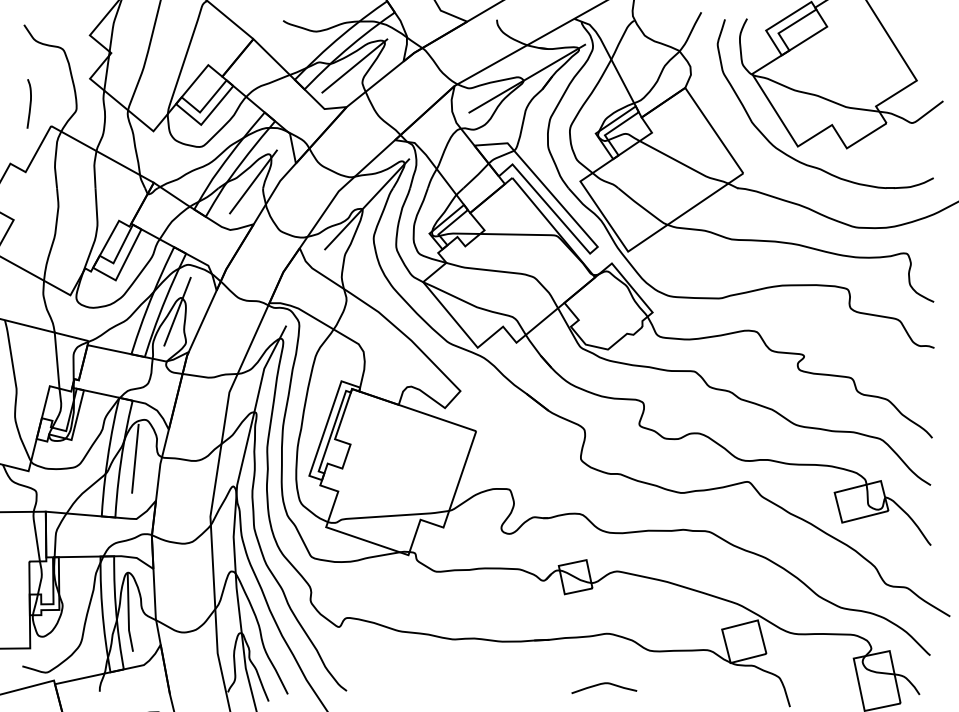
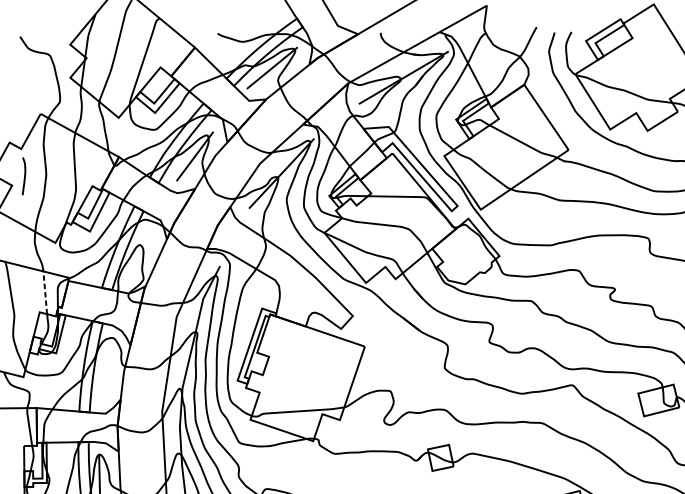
curve: (29, 103) -> (24, 176), moved
line: (177, 311) -> (137, 255), removed
line: (57, 360) -> (45, 292), solid -> dashed
line: (135, 458) -> (105, 367), removed

